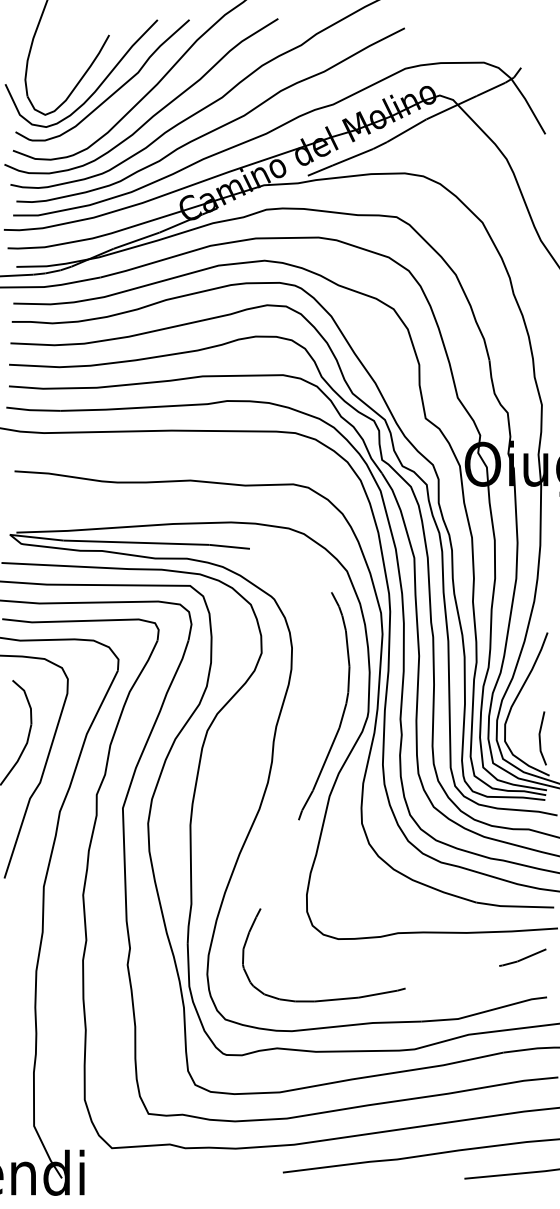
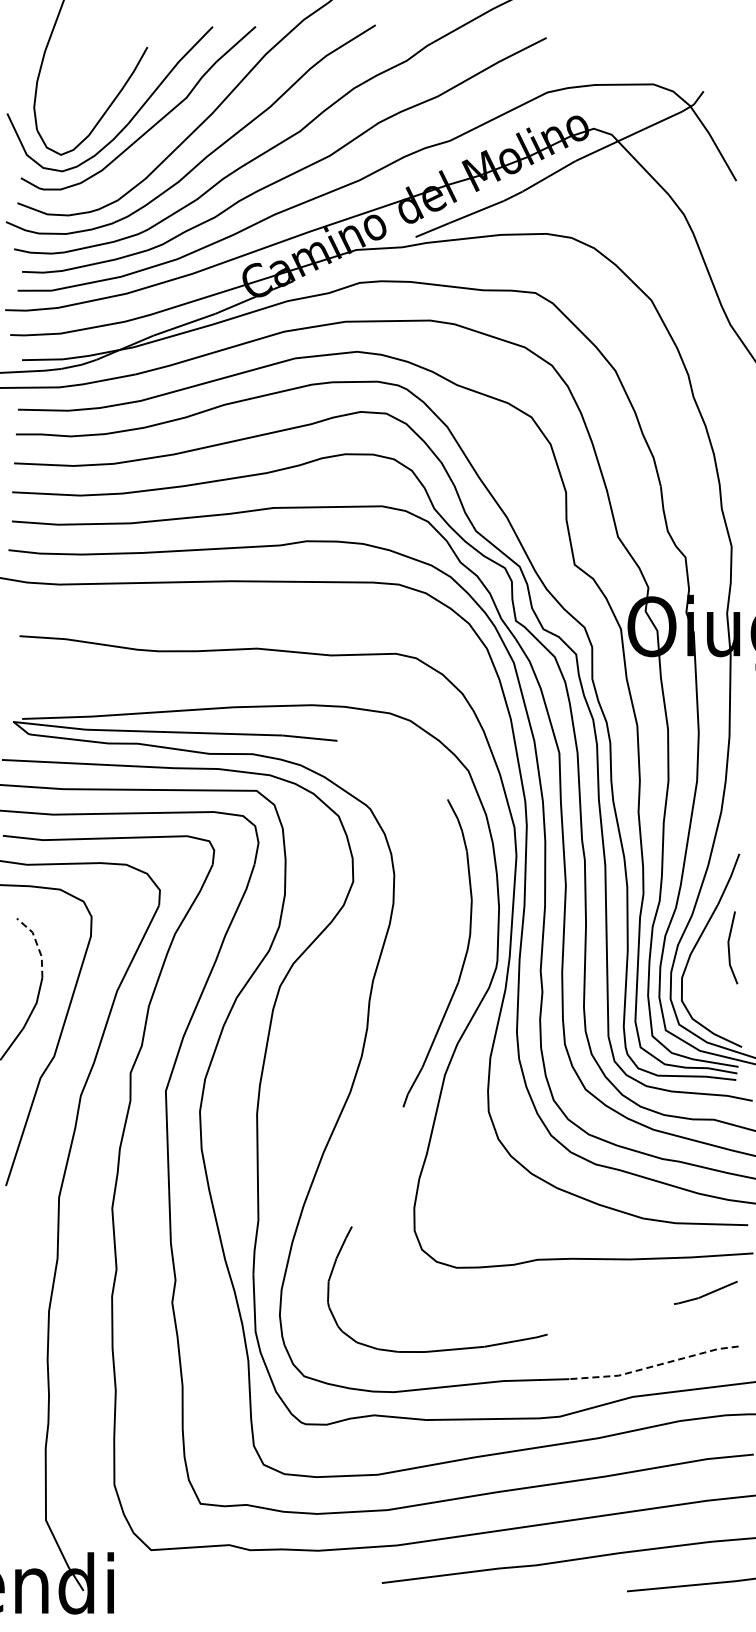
line: (27, 700) -> (37, 945), solid -> dashed
line: (540, 738) -> (729, 947), moved
line: (484, 1012) -> (654, 1366), solid -> dashed

